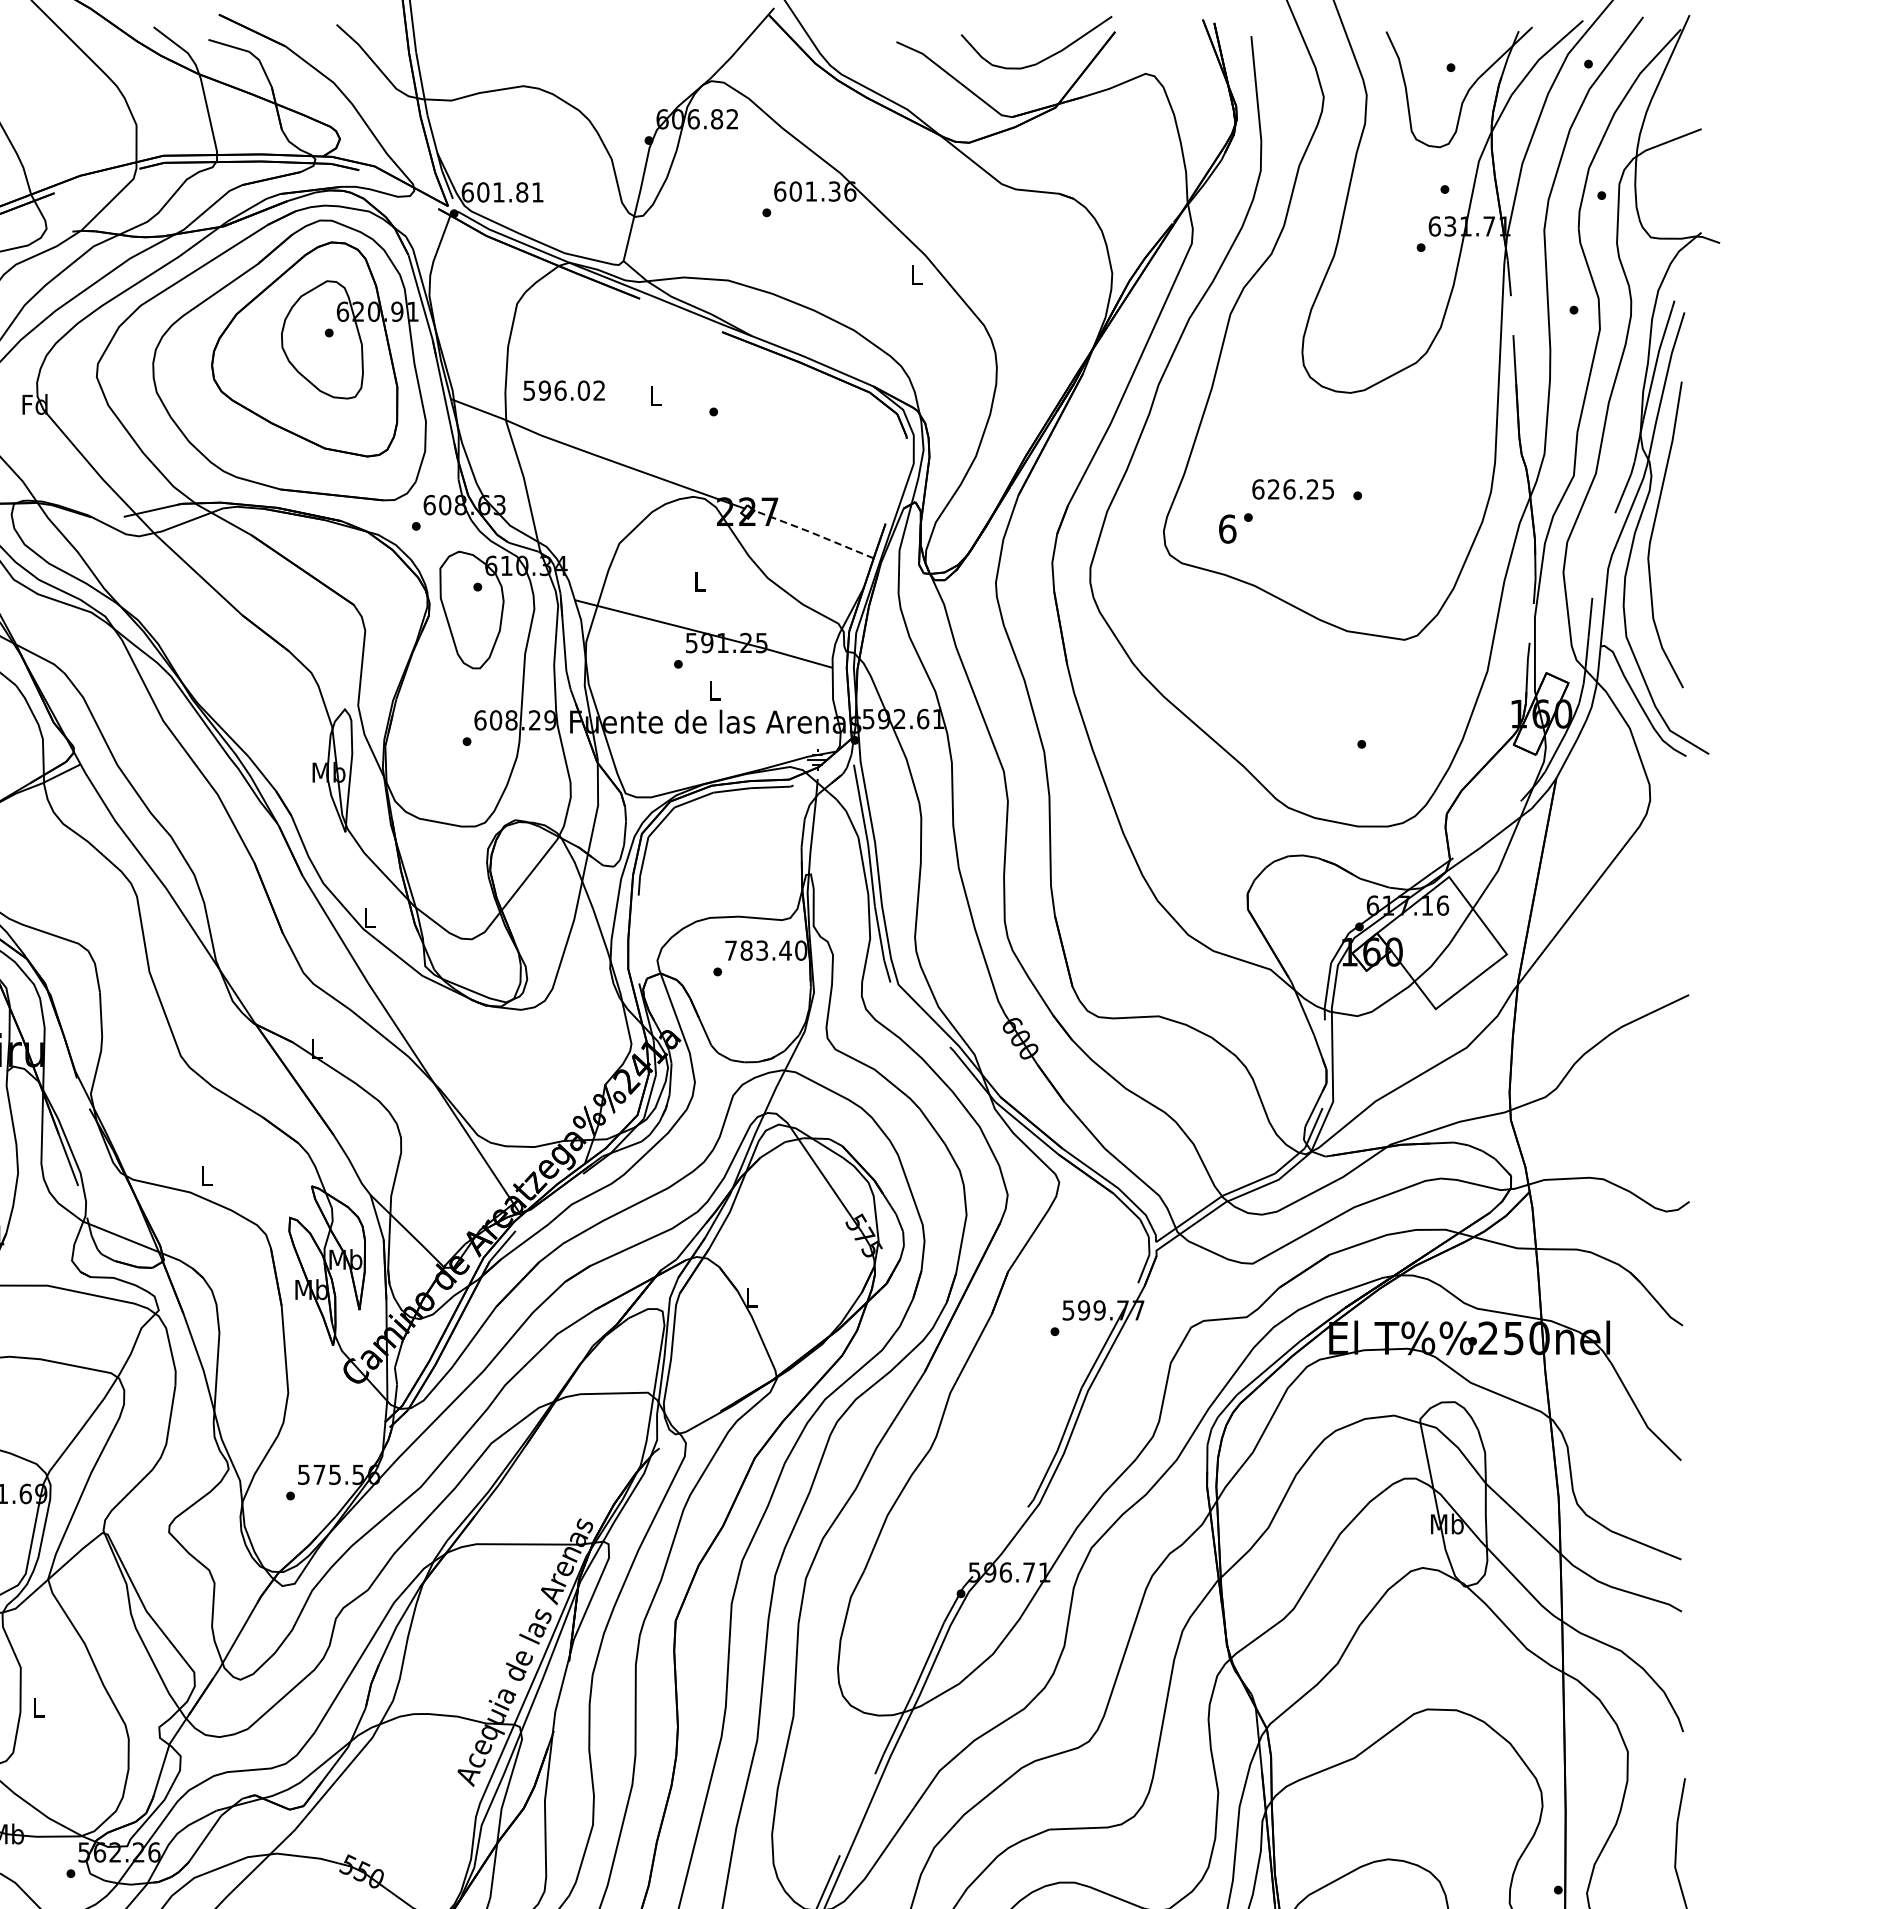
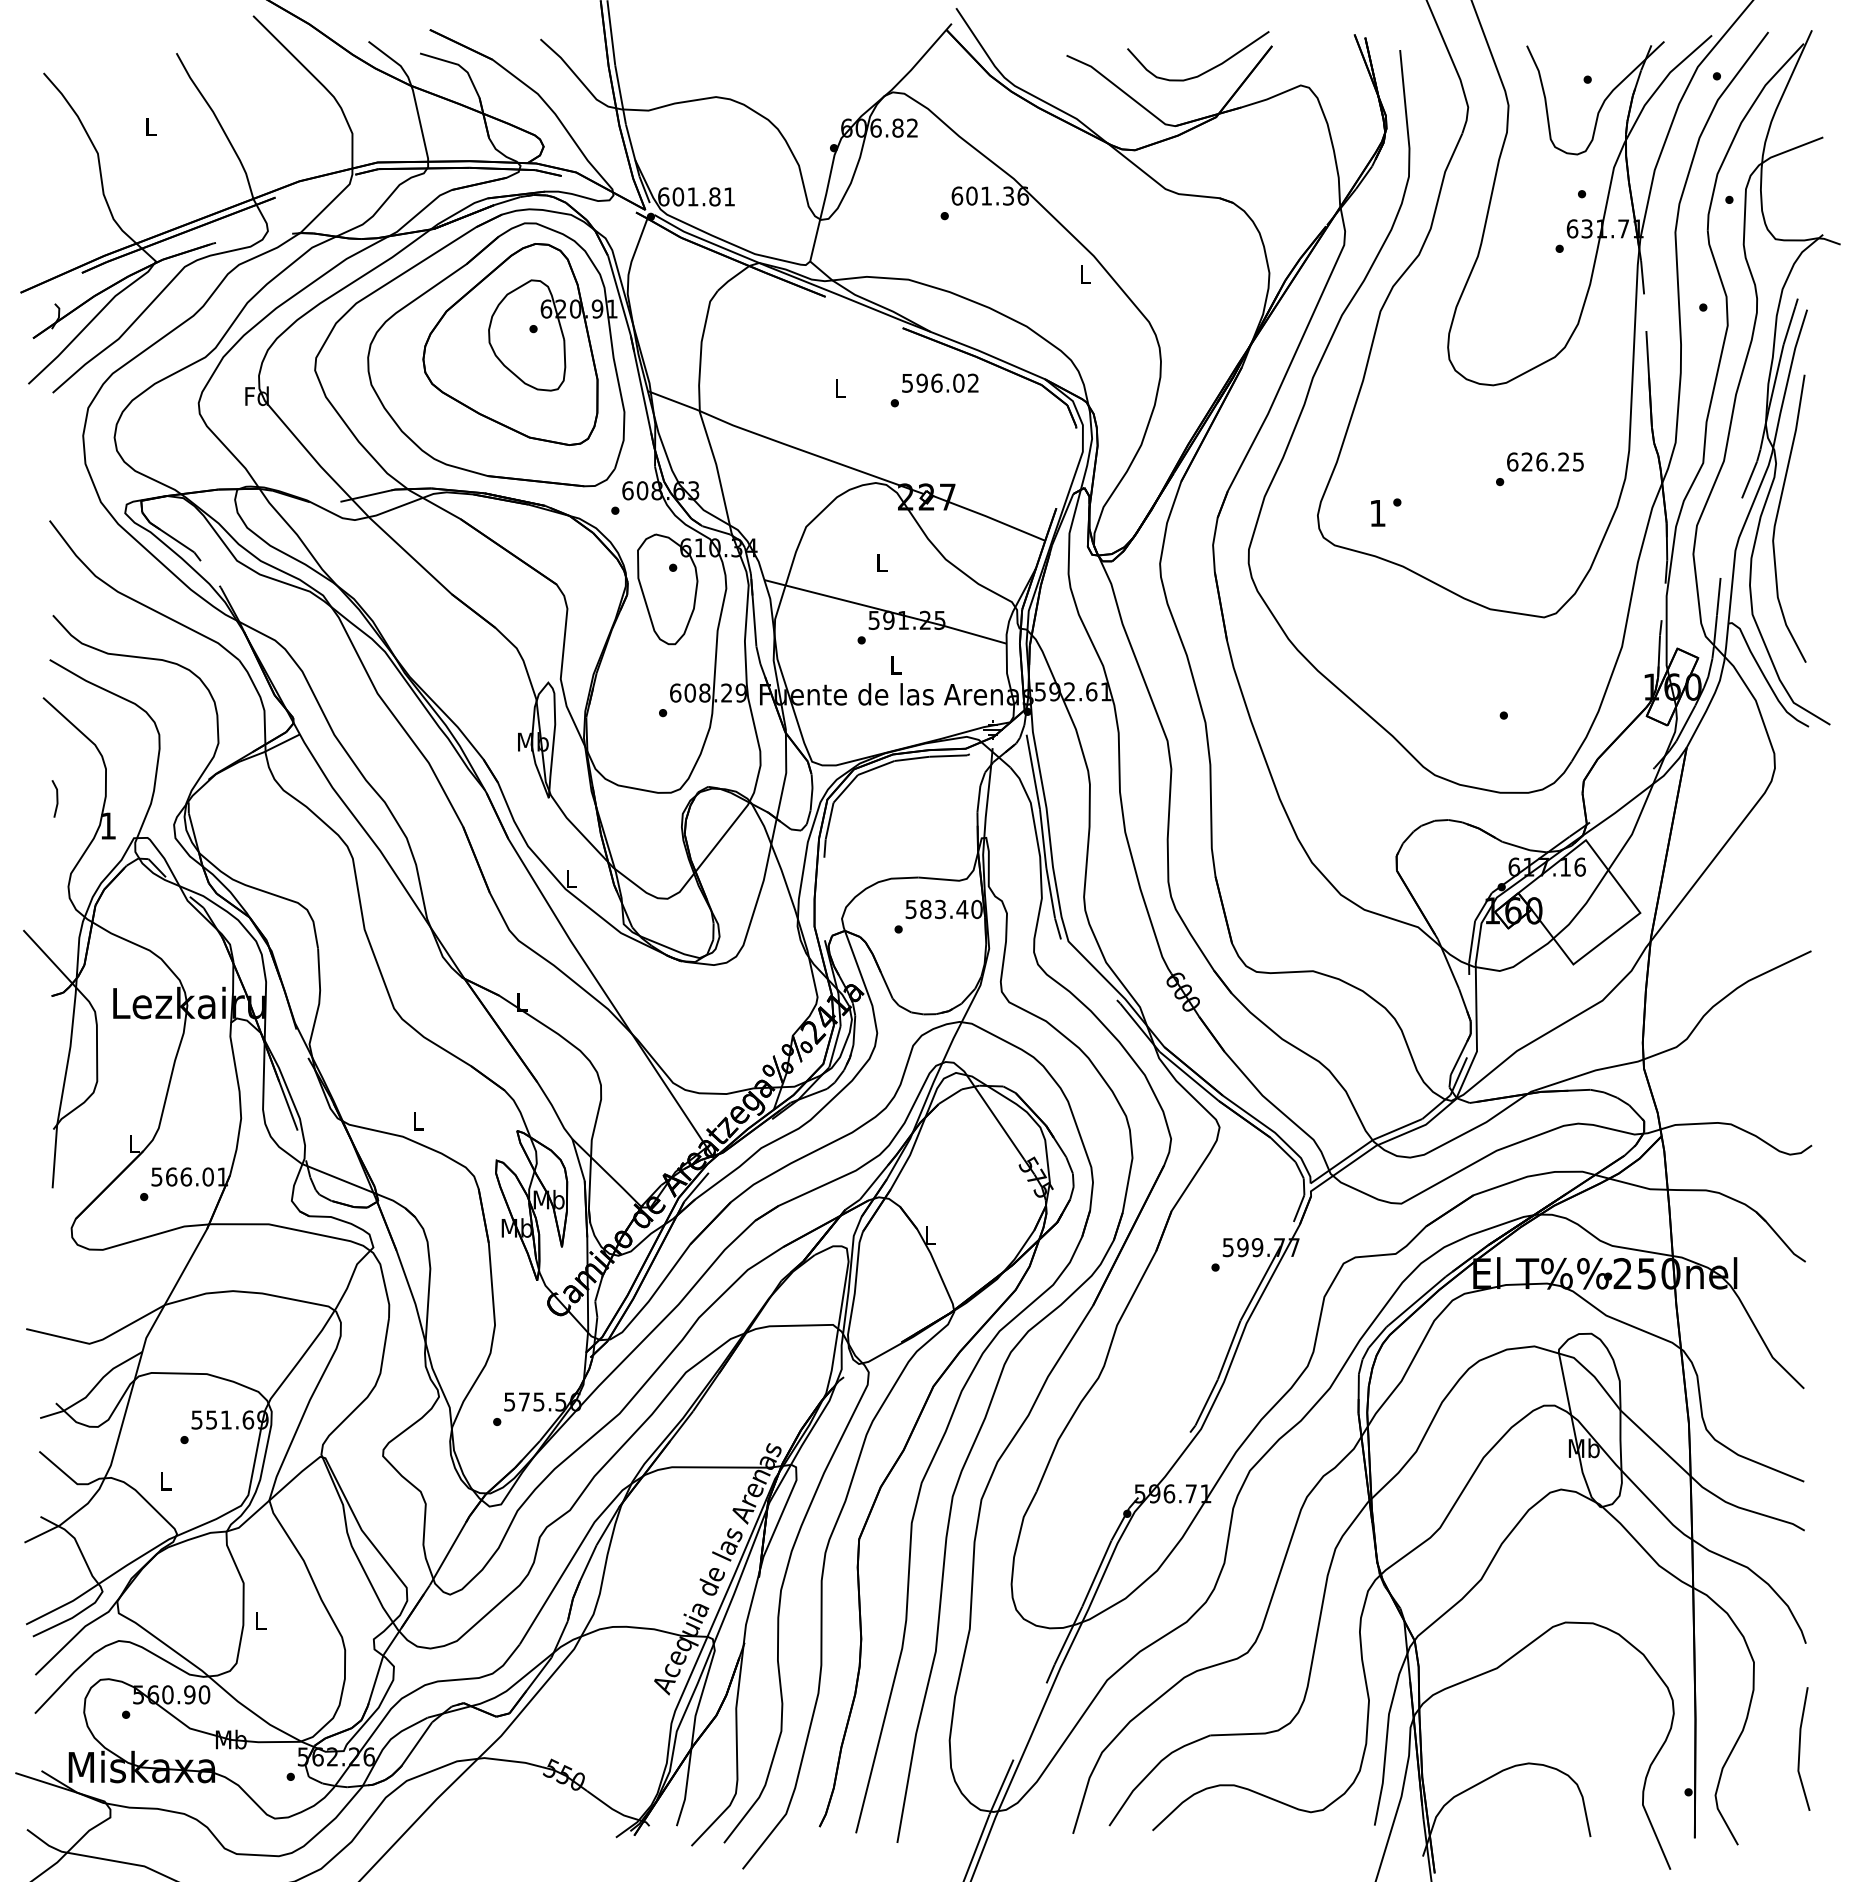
text: (564, 389) -> (940, 382), moved
text: (1293, 488) -> (1545, 461), moved
text: (1227, 529) -> (1377, 513), 6 -> 1
line: (813, 533) -> (988, 517), dashed -> solid
text: (730, 950) -> (910, 909), 783.40 -> 583.40

